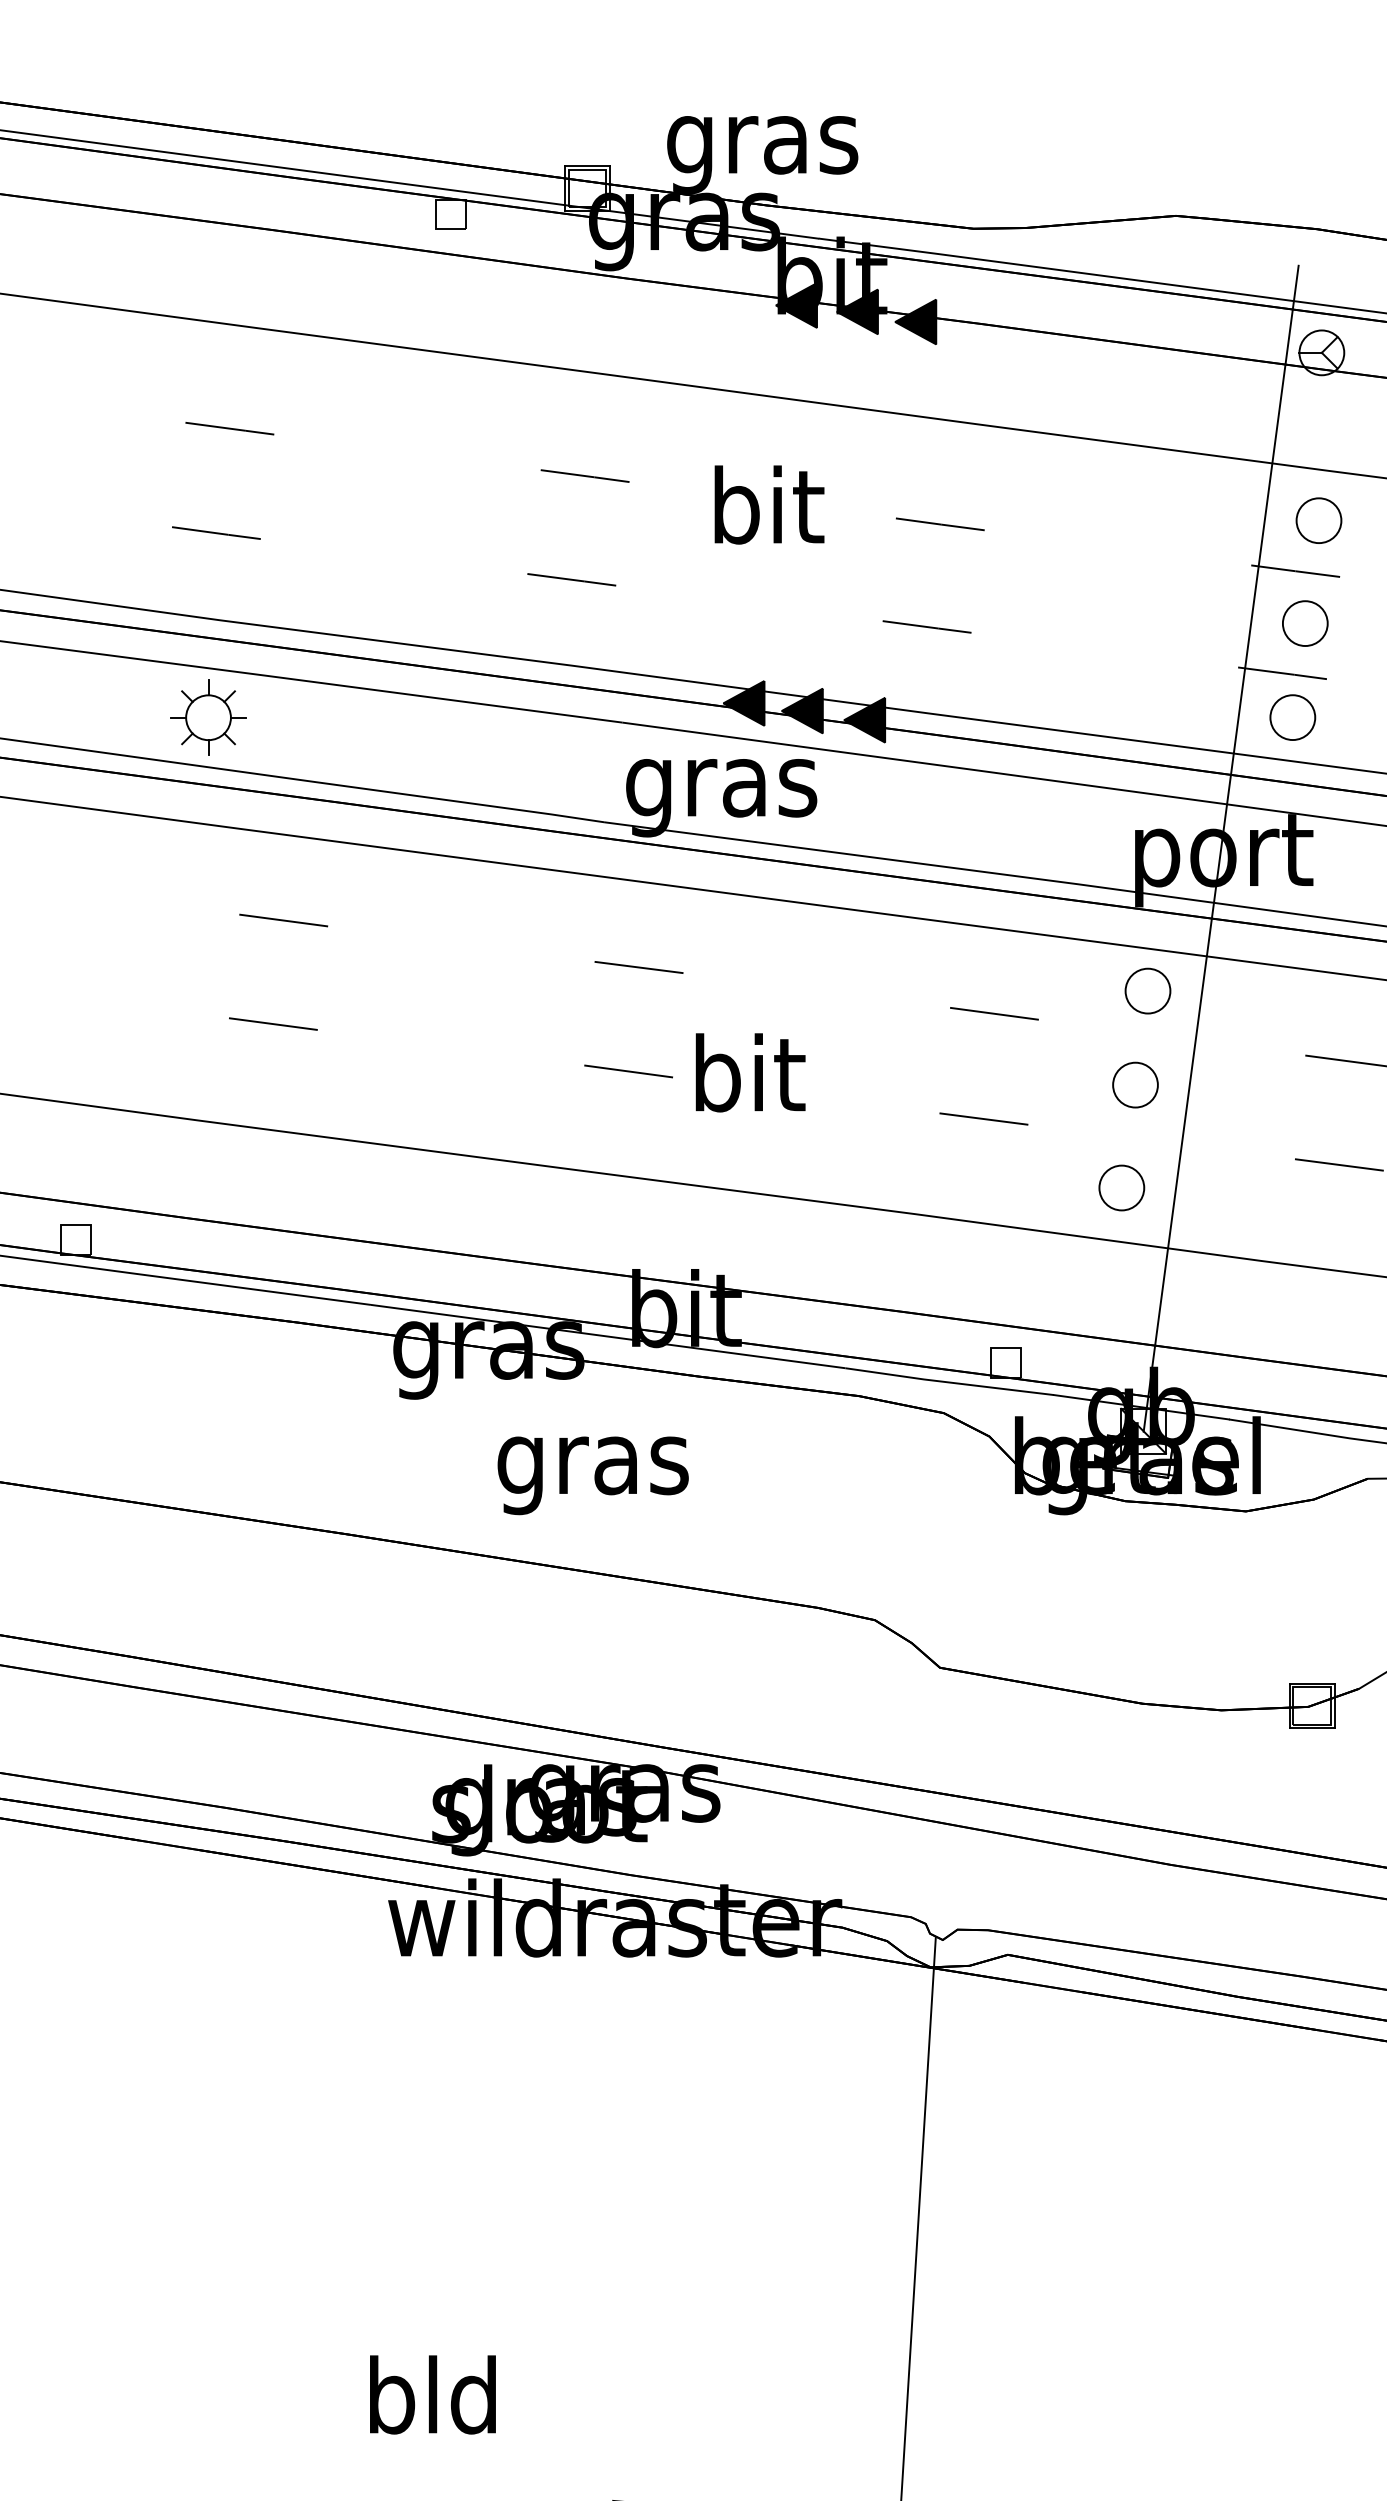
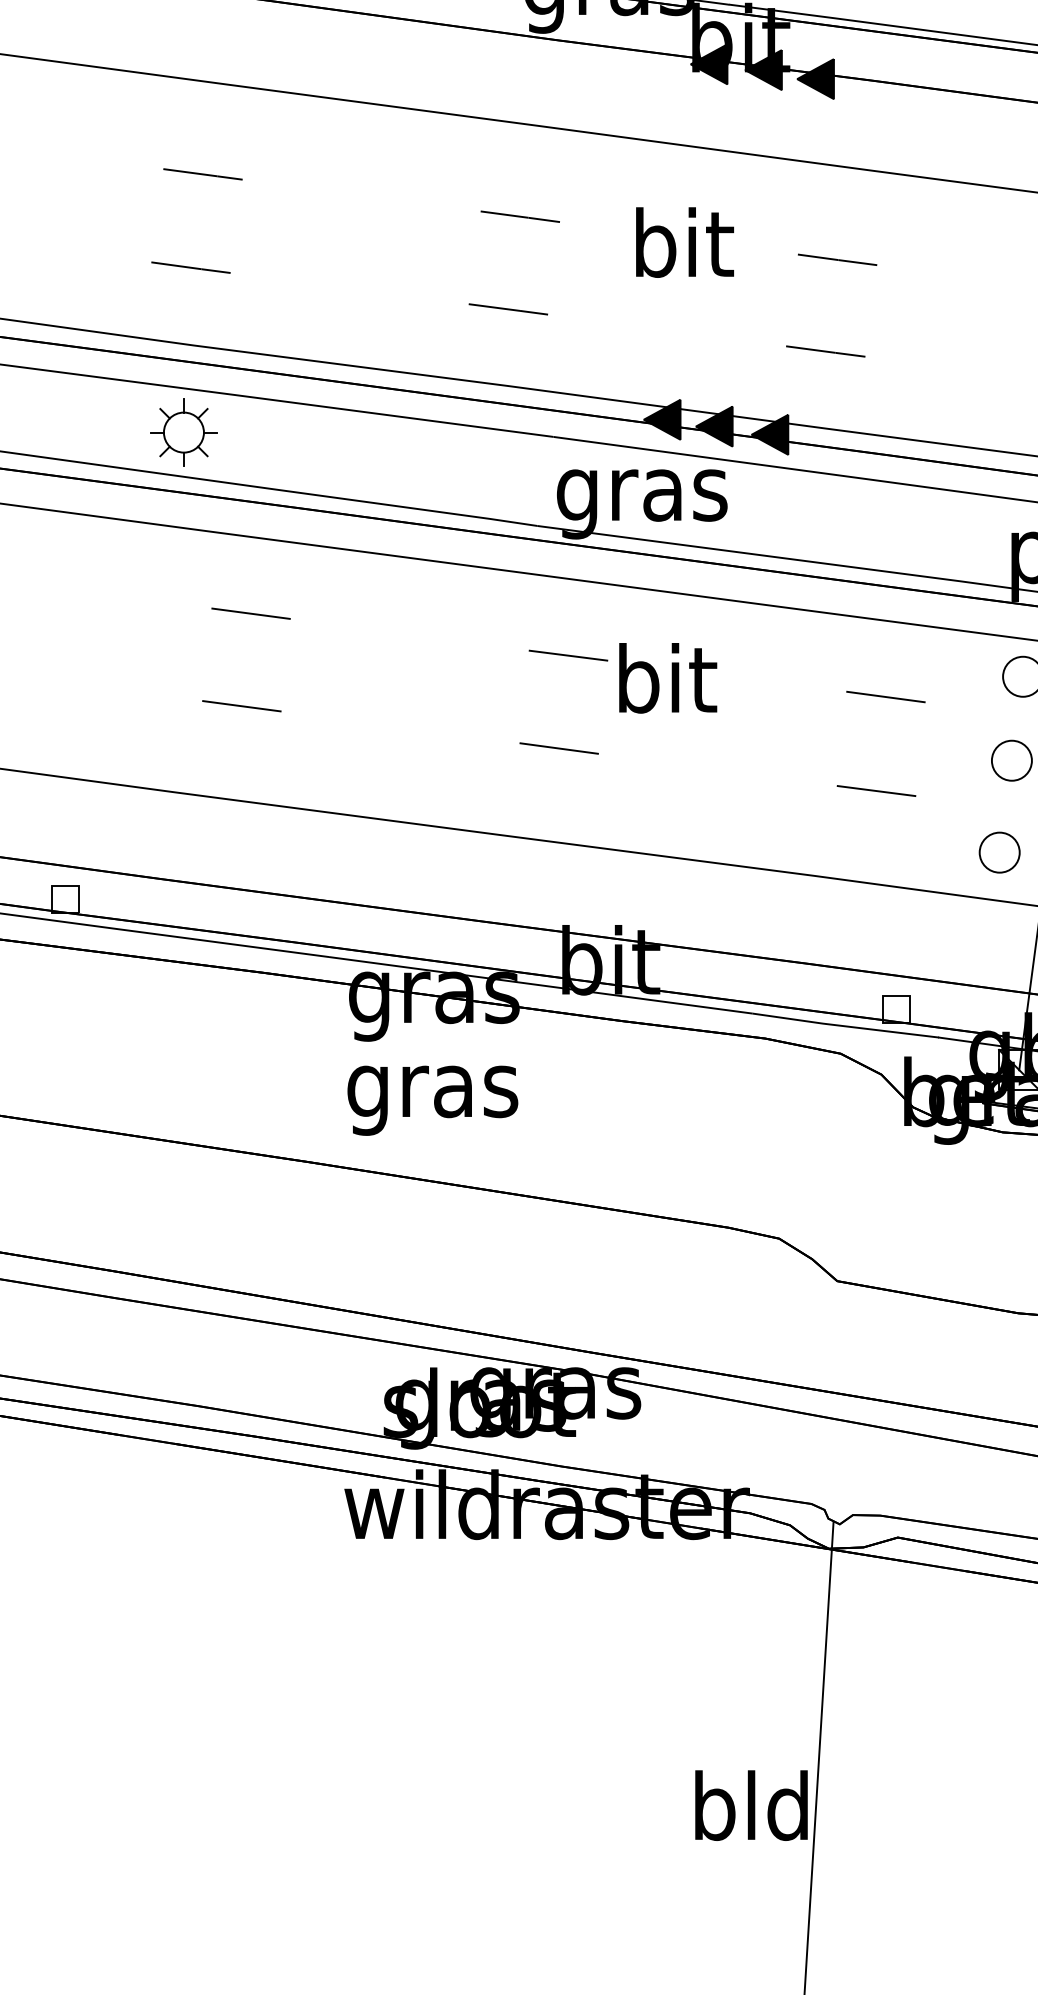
text: (750, 1072) -> (668, 678), moved
text: (592, 1475) -> (432, 1100), moved
text: (432, 2394) -> (751, 1805), moved

